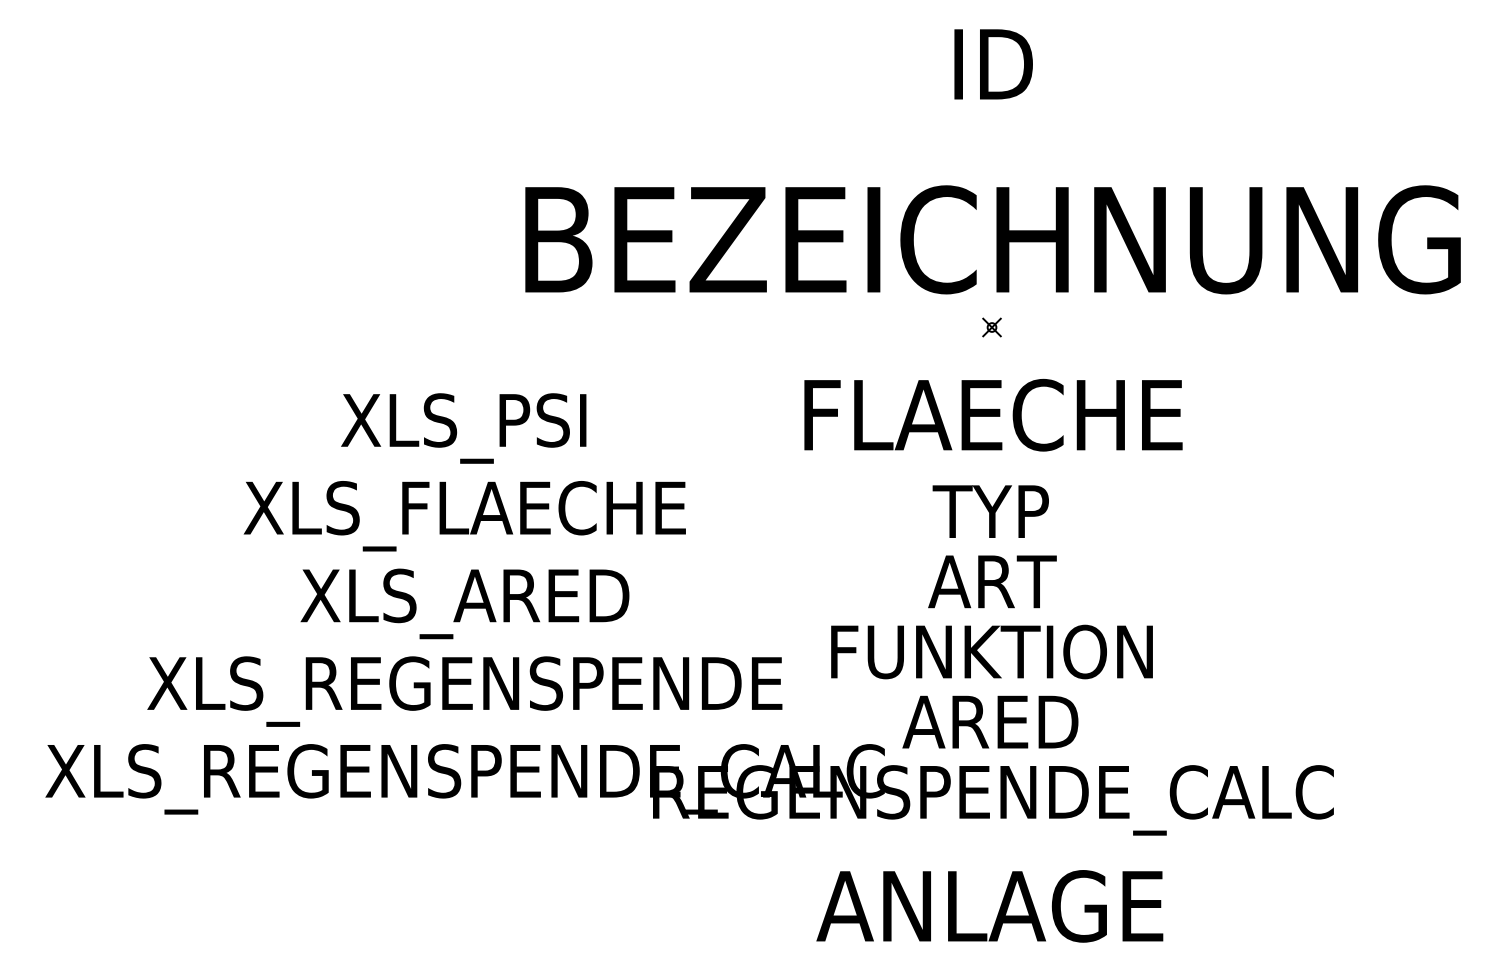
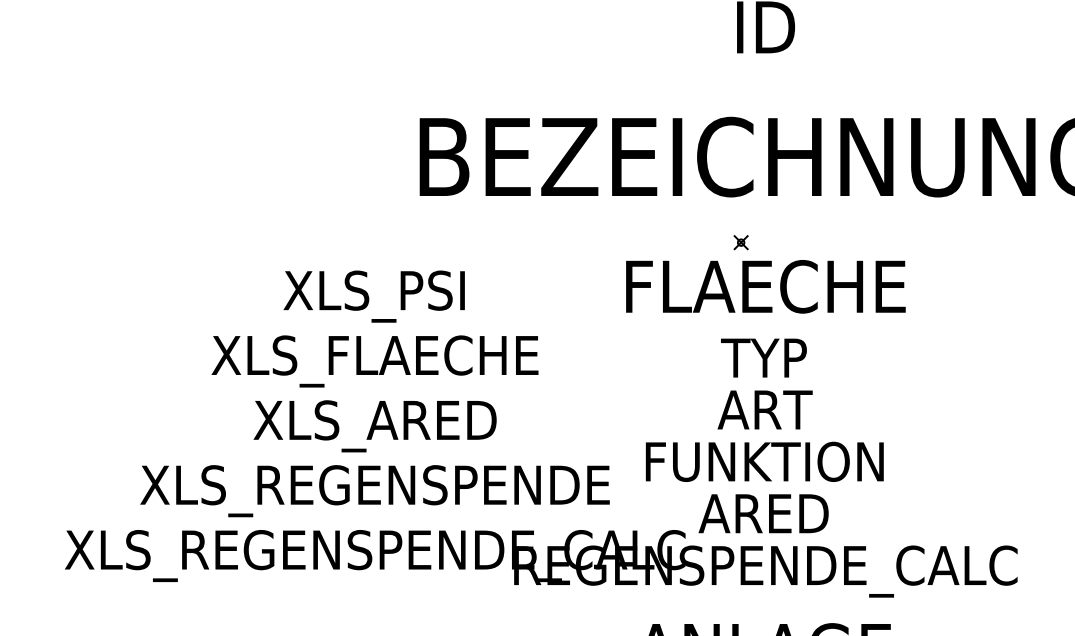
part: (991, 327) -> (740, 242), moved

